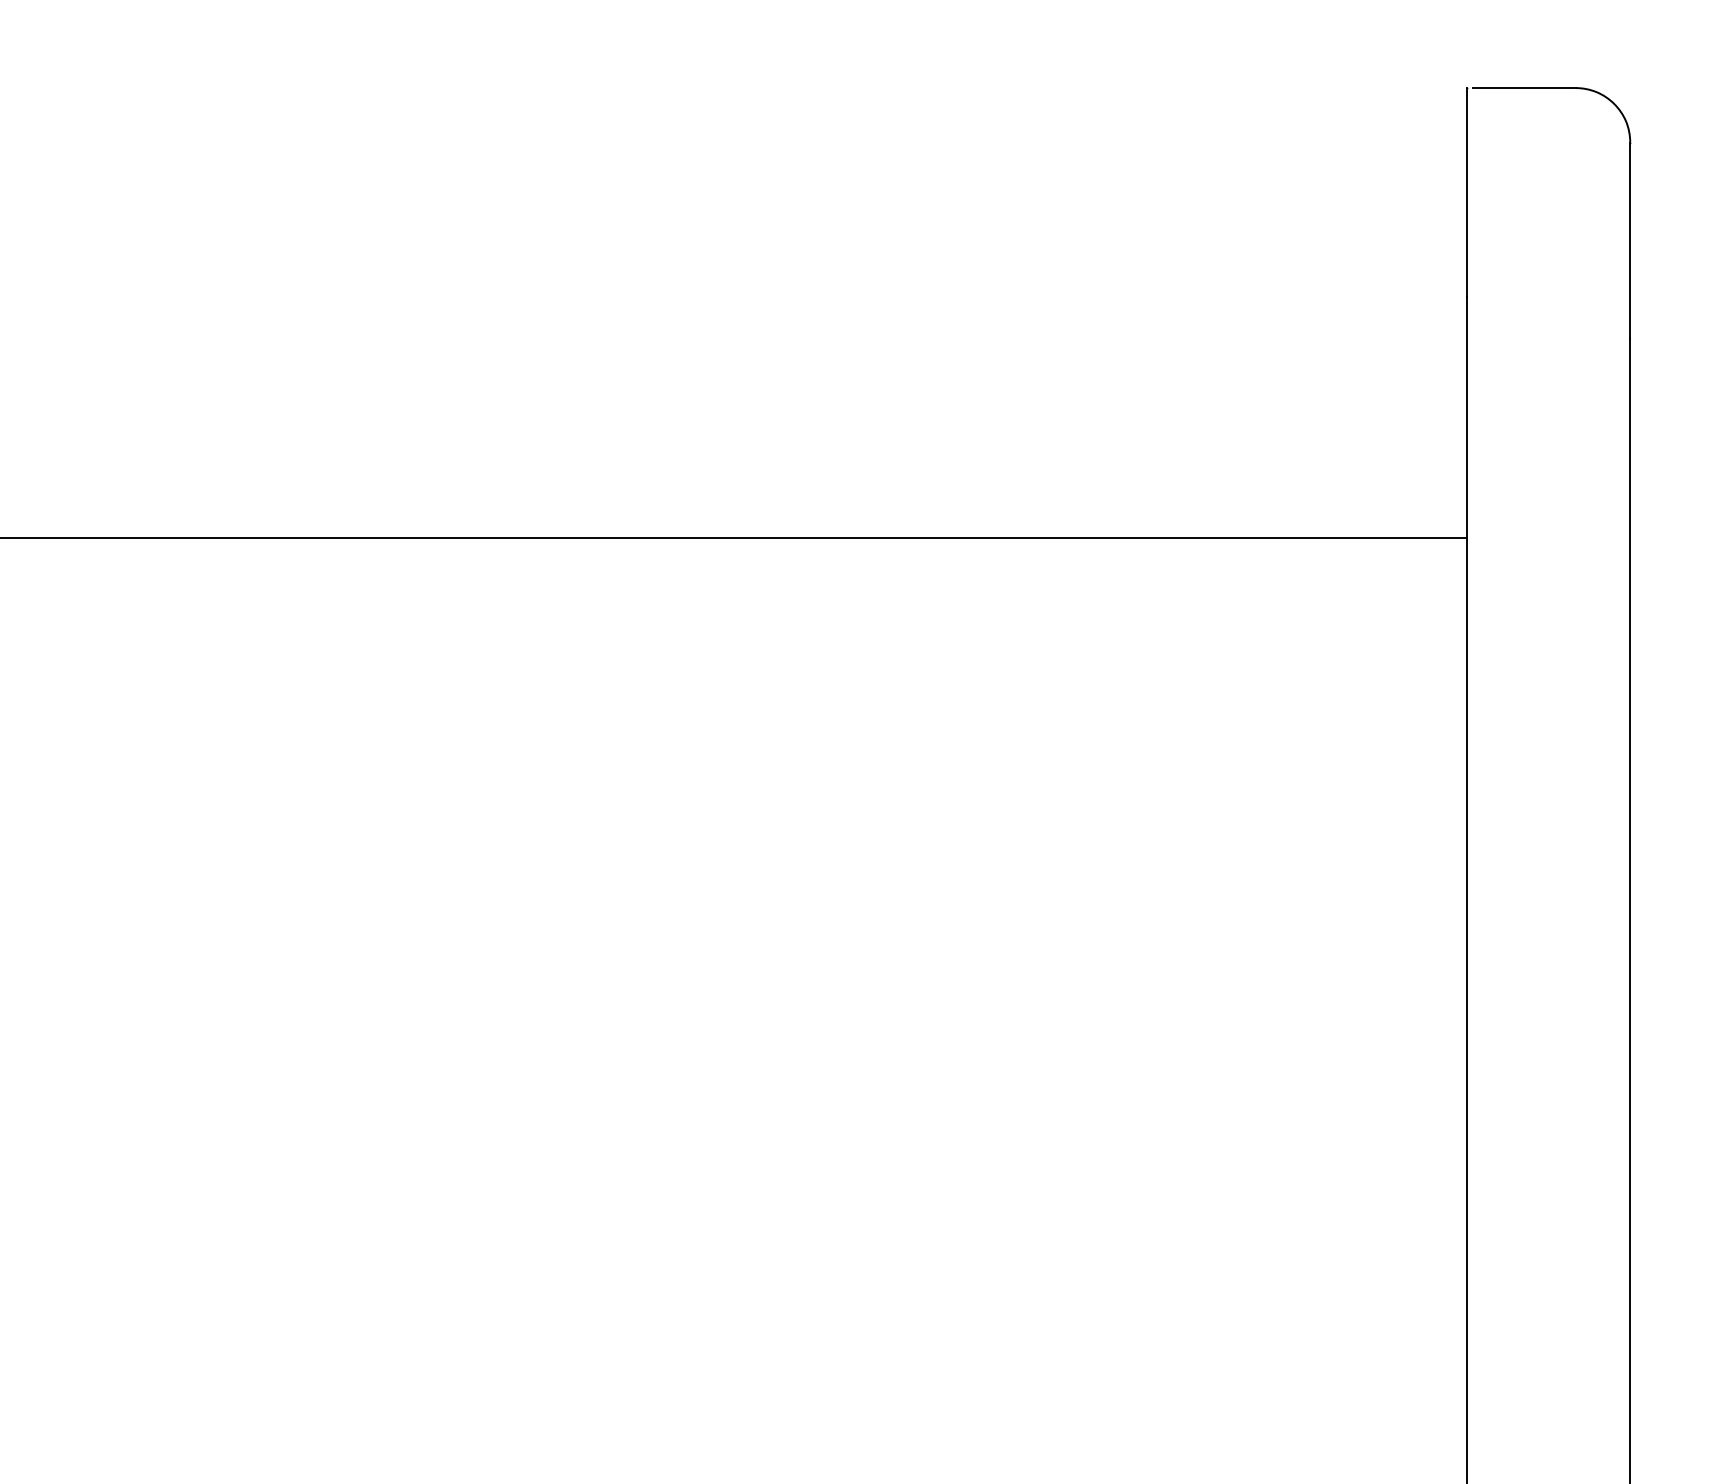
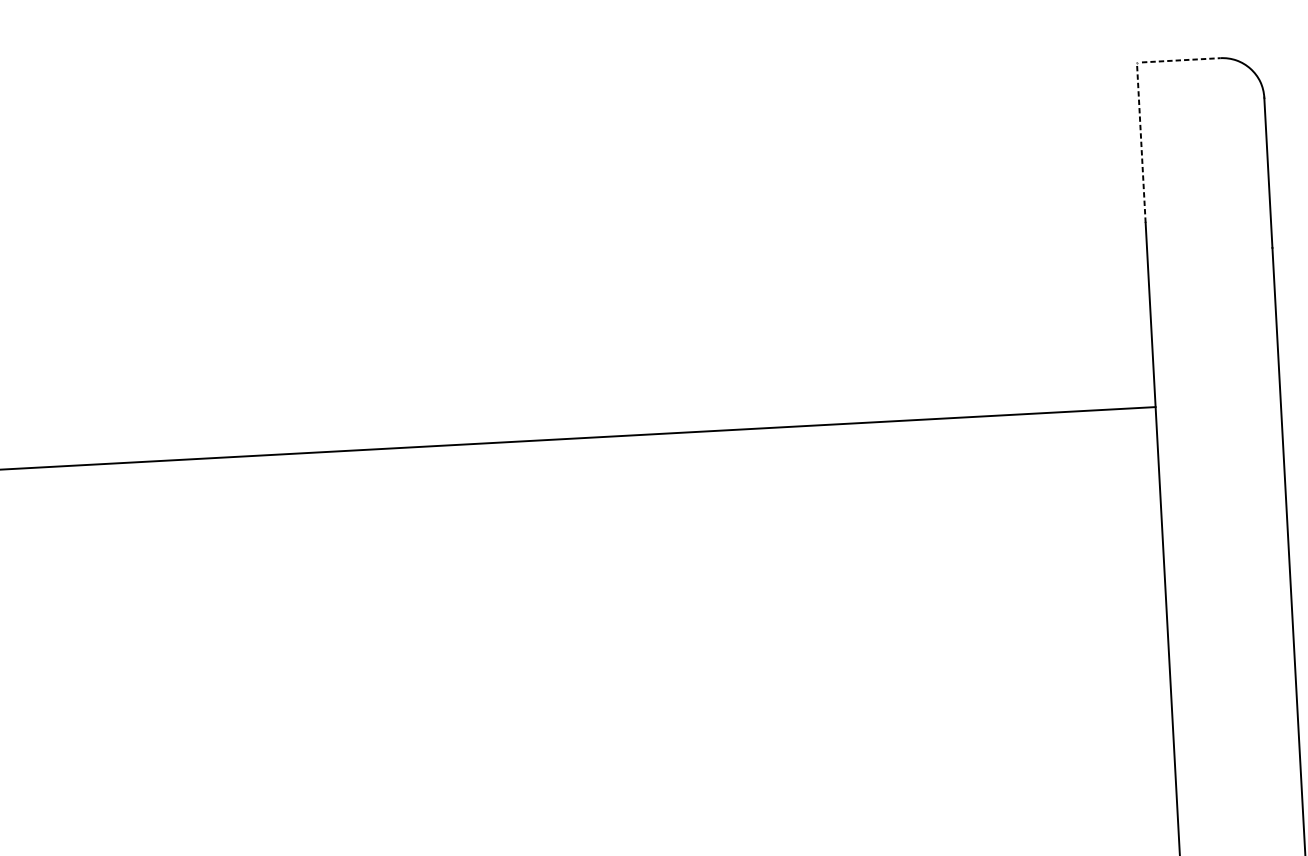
line: (1524, 88) -> (1181, 60), solid -> dashed
line: (1466, 192) -> (1141, 142), solid -> dashed

